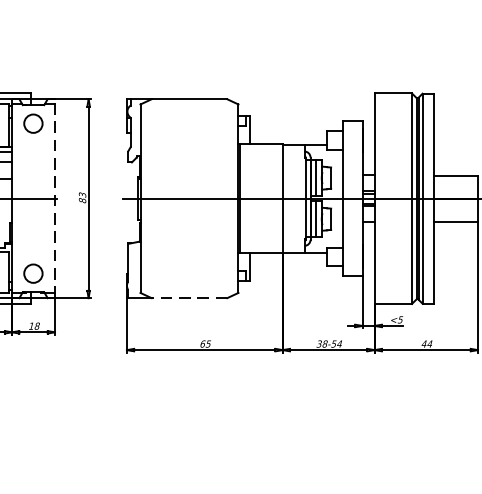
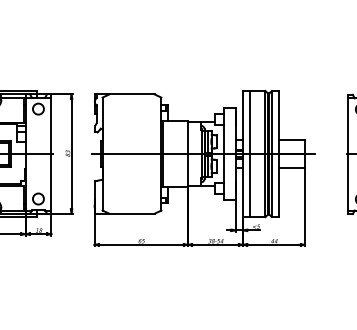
line: (55, 199) -> (51, 154), dashed -> solid
line: (385, 199) -> (249, 154), added
line: (190, 297) -> (132, 213), dashed -> solid

